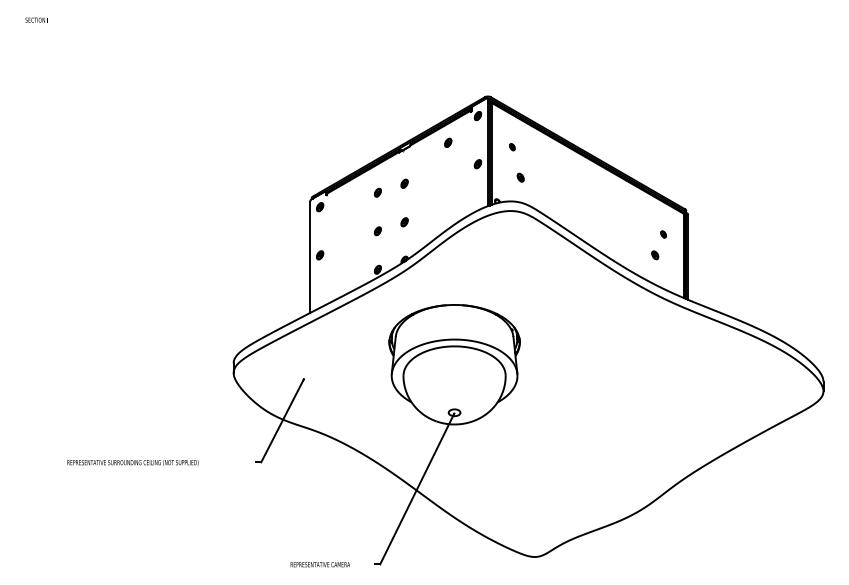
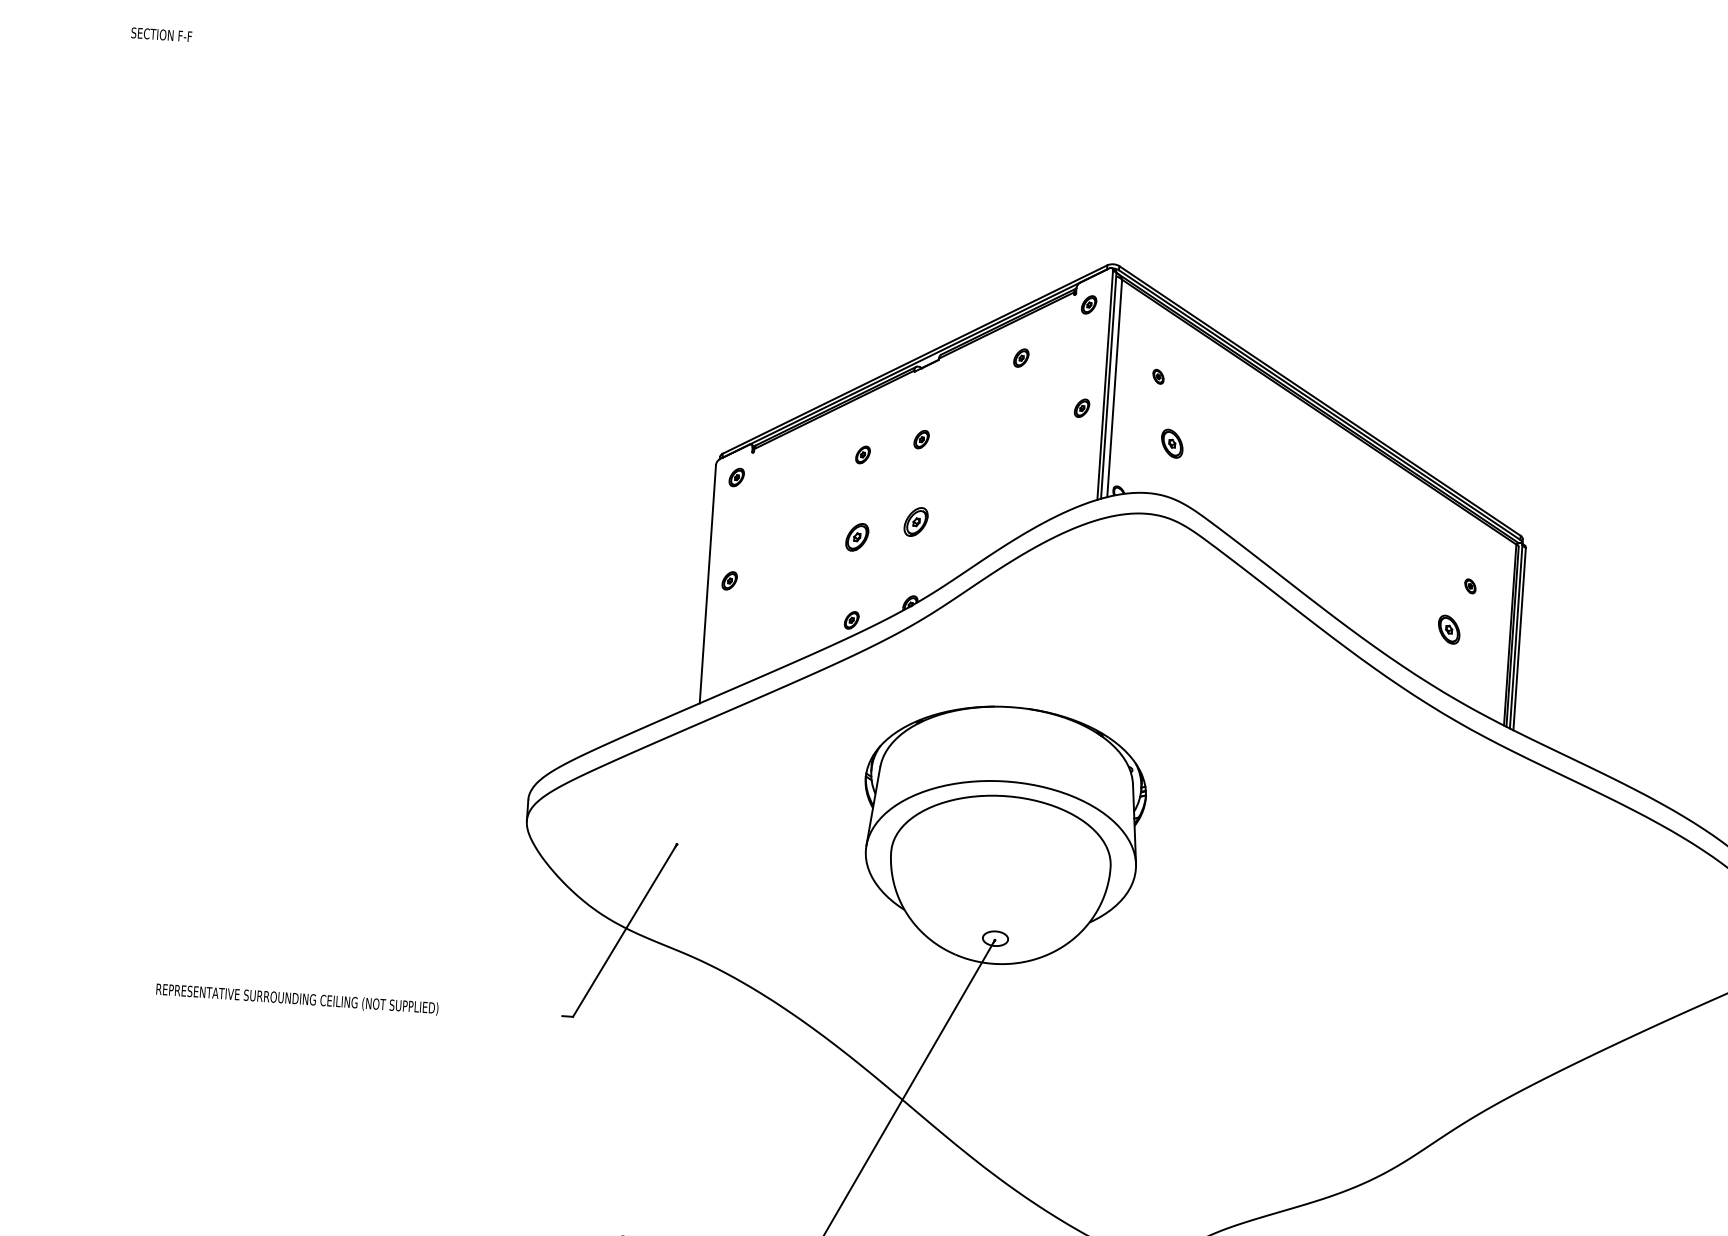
part: (520, 177) -> (1171, 443), size x1.6
part: (404, 222) -> (915, 522), size x1.6
part: (377, 231) -> (856, 538), size x1.6
part: (655, 255) -> (1449, 630), size x1.6

